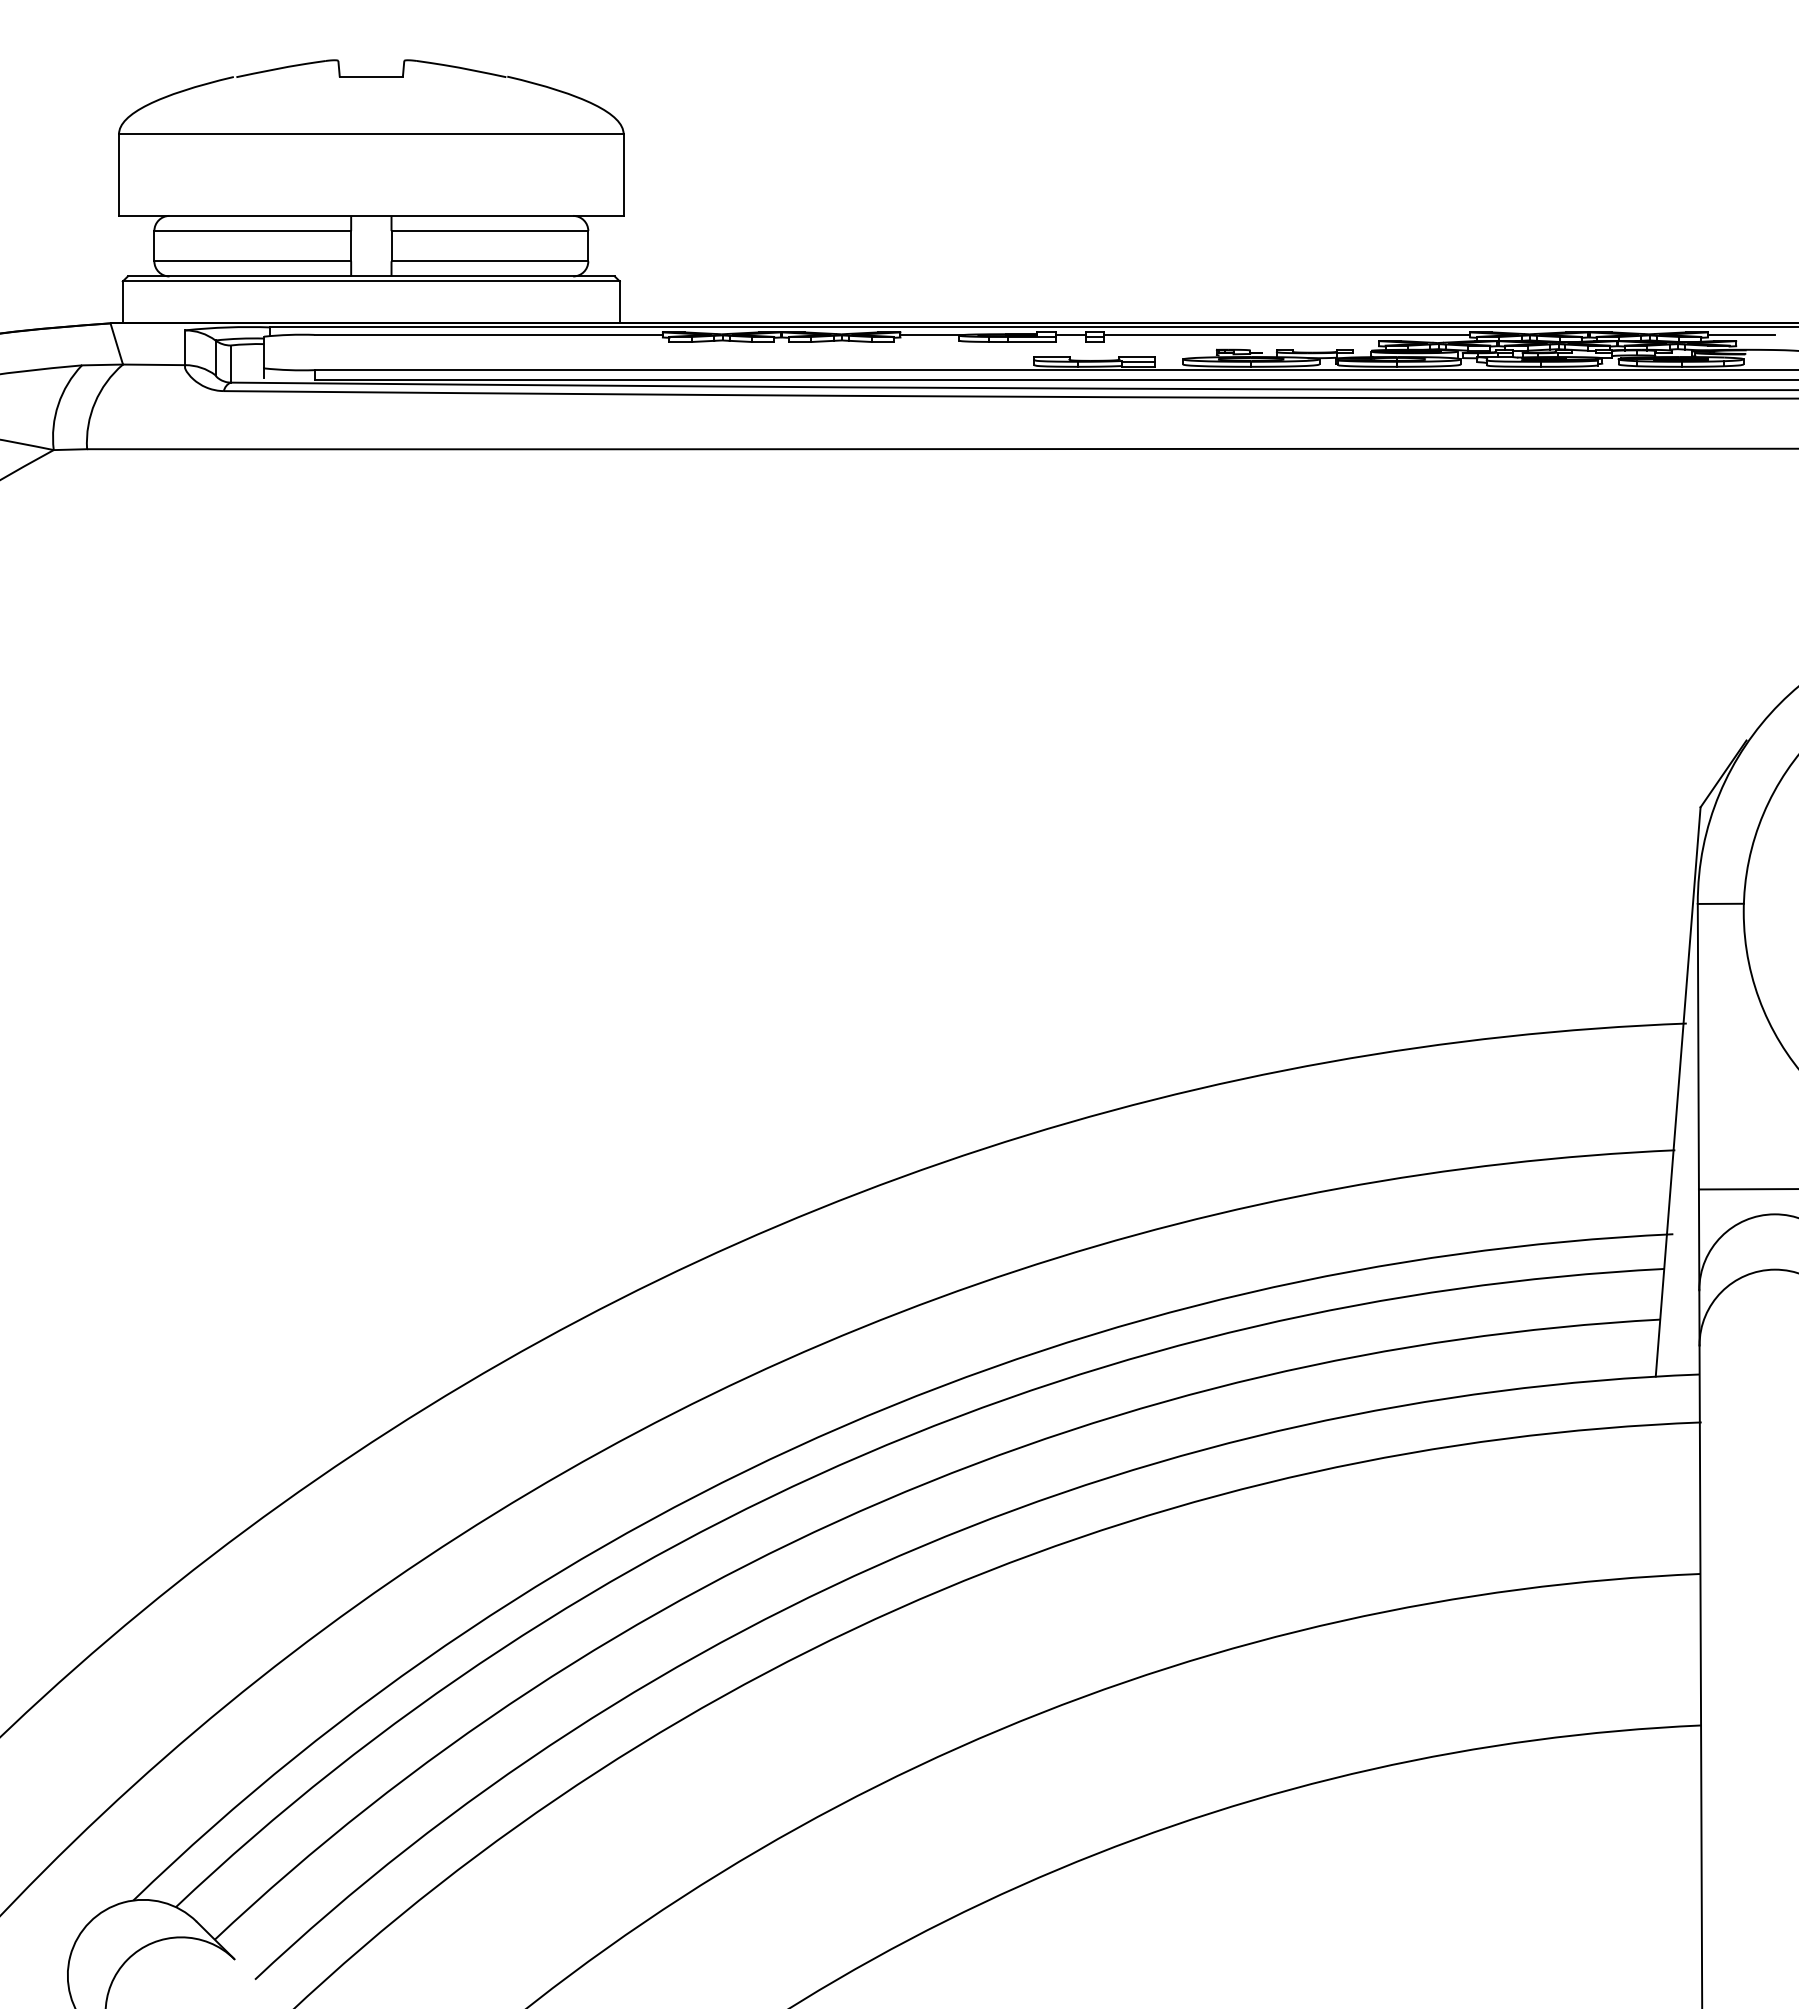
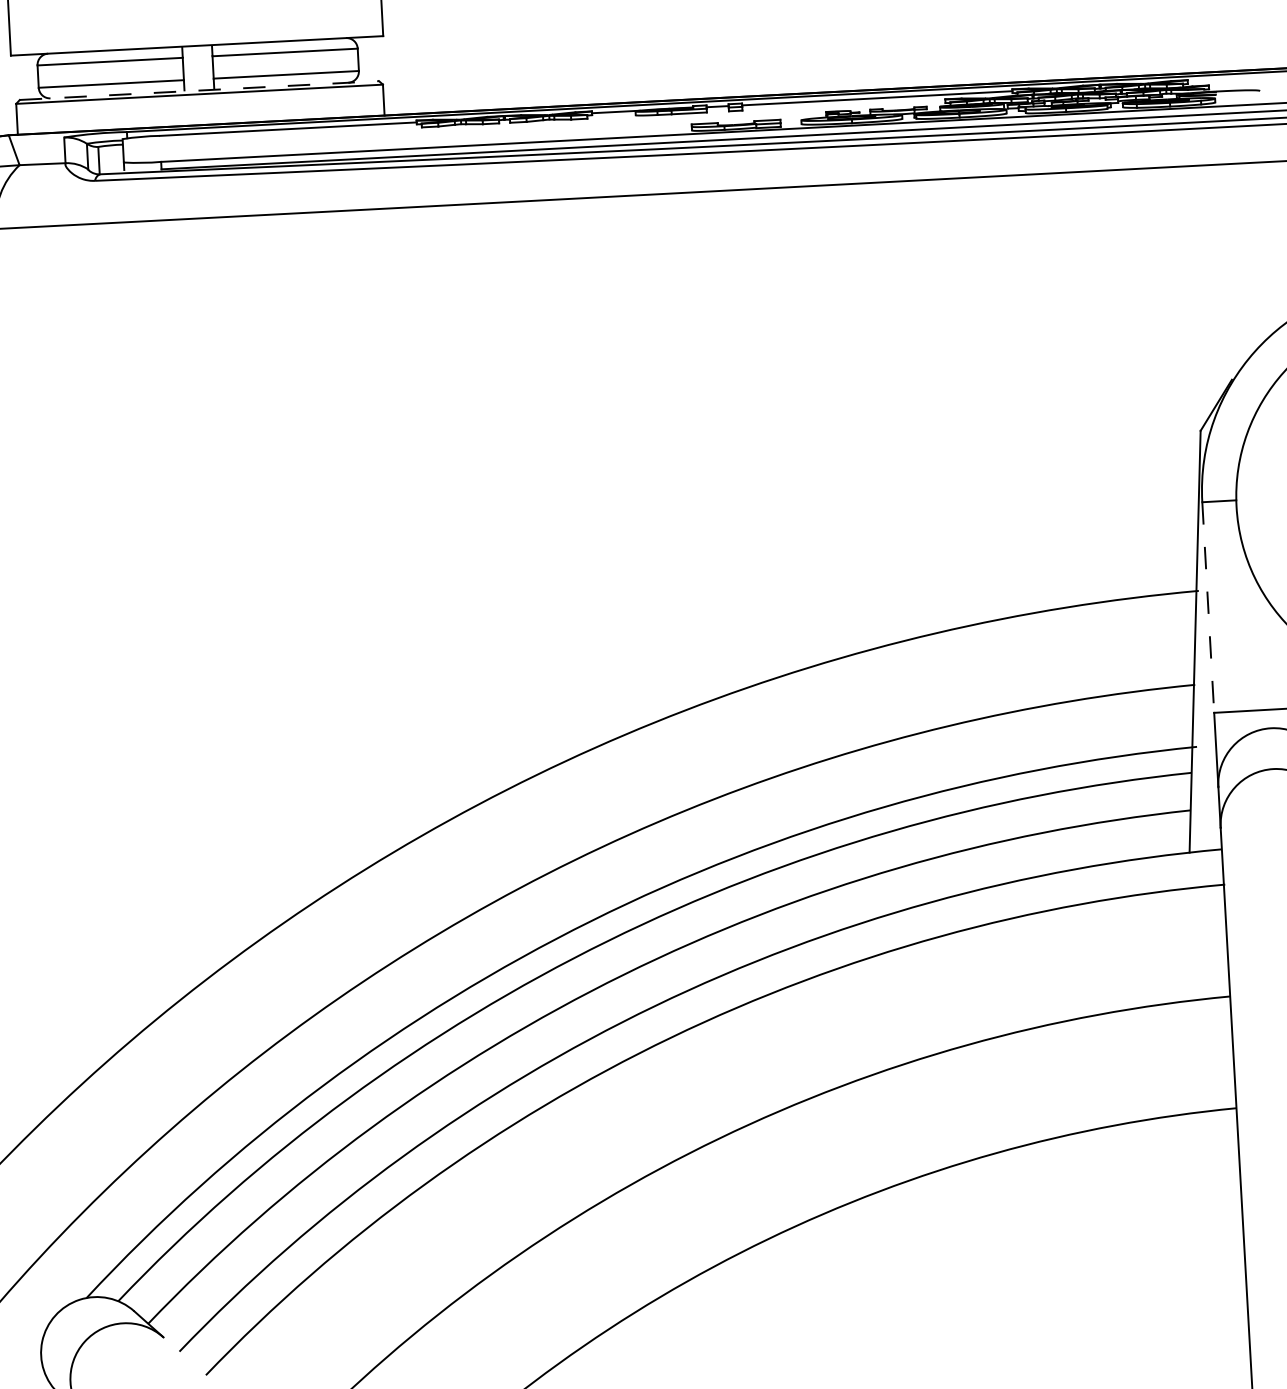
line: (371, 276) -> (199, 90), solid -> dashed
line: (1741, 334) -> (1212, 80), removed
line: (1698, 1046) -> (1208, 607), solid -> dashed

